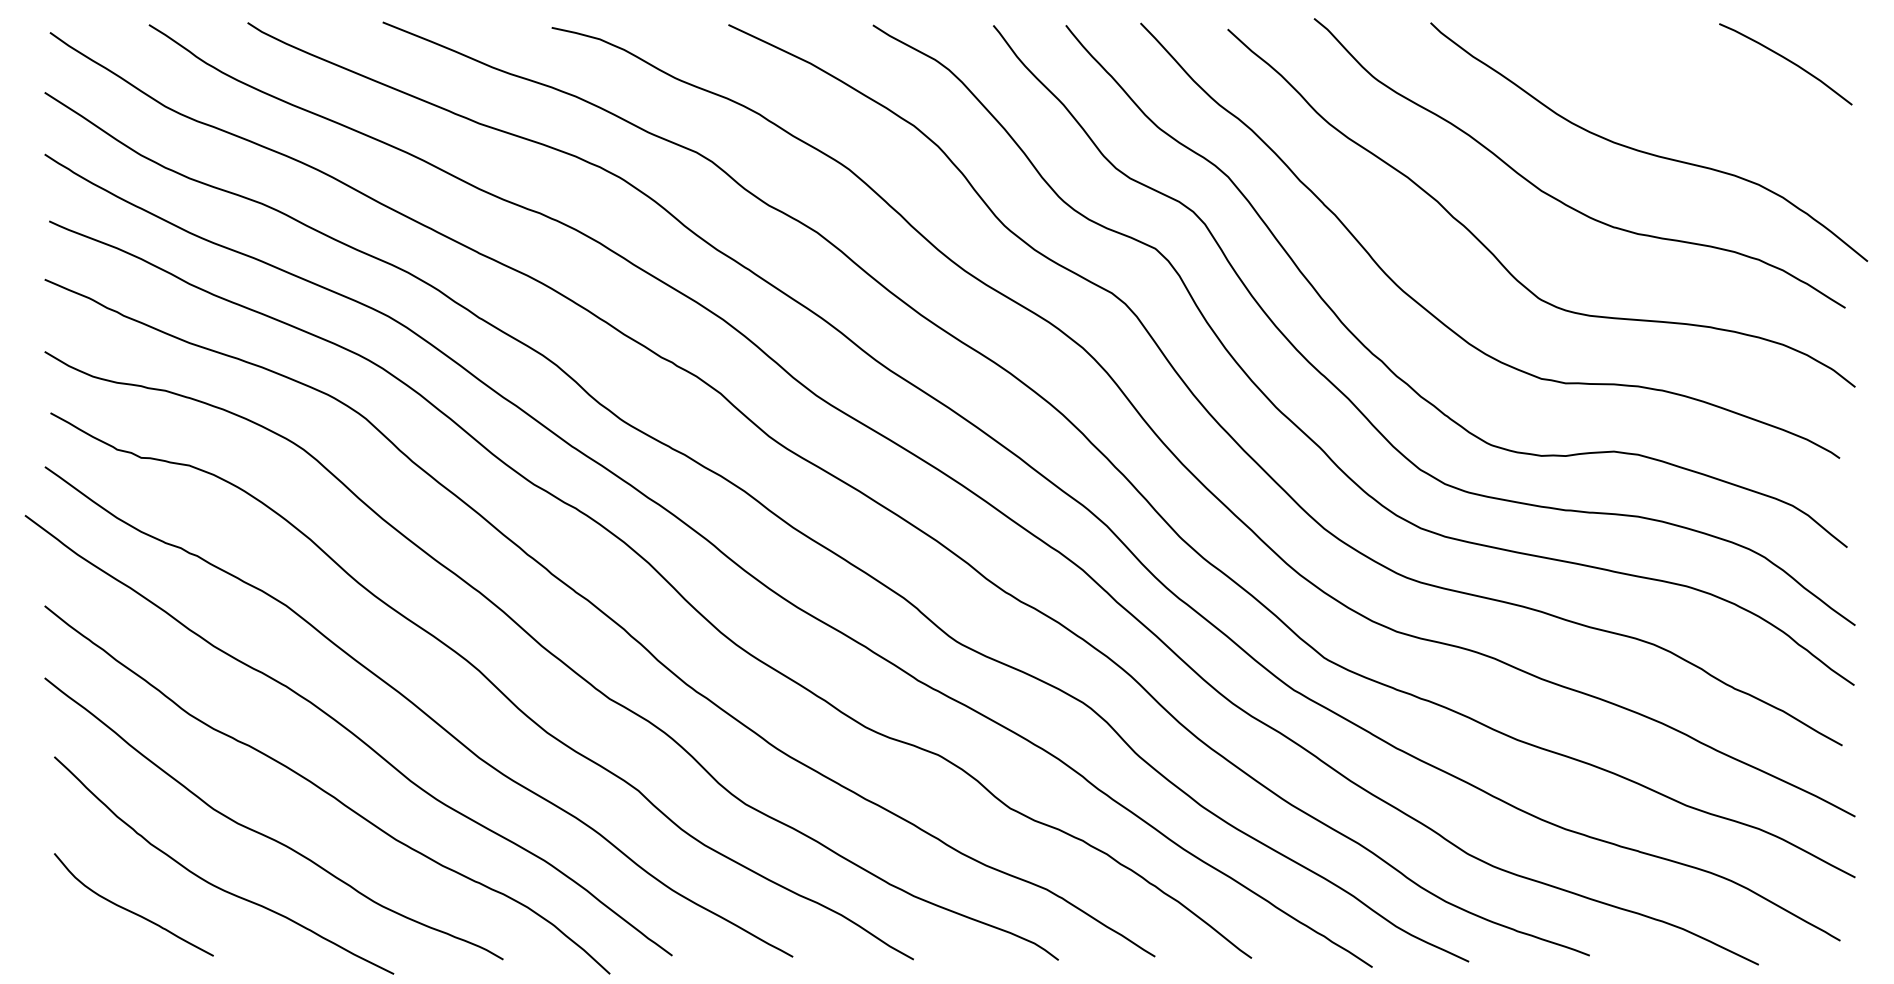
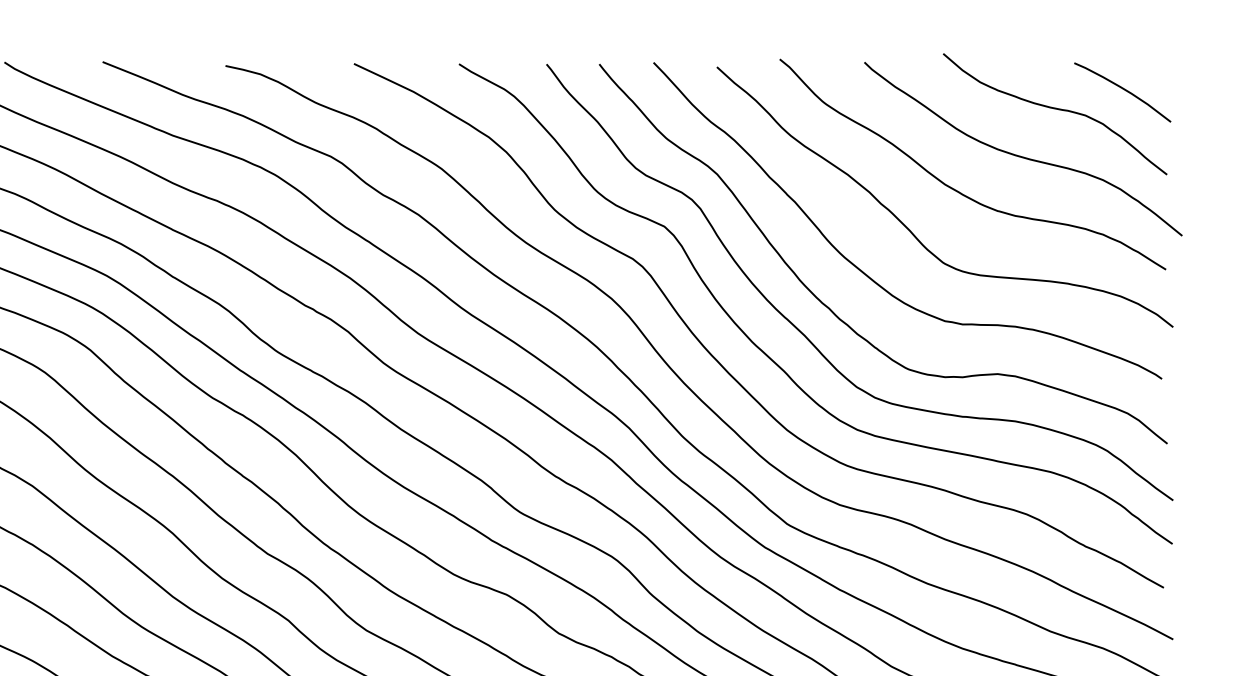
curve: (1692, 87) -> (1054, 109), added

